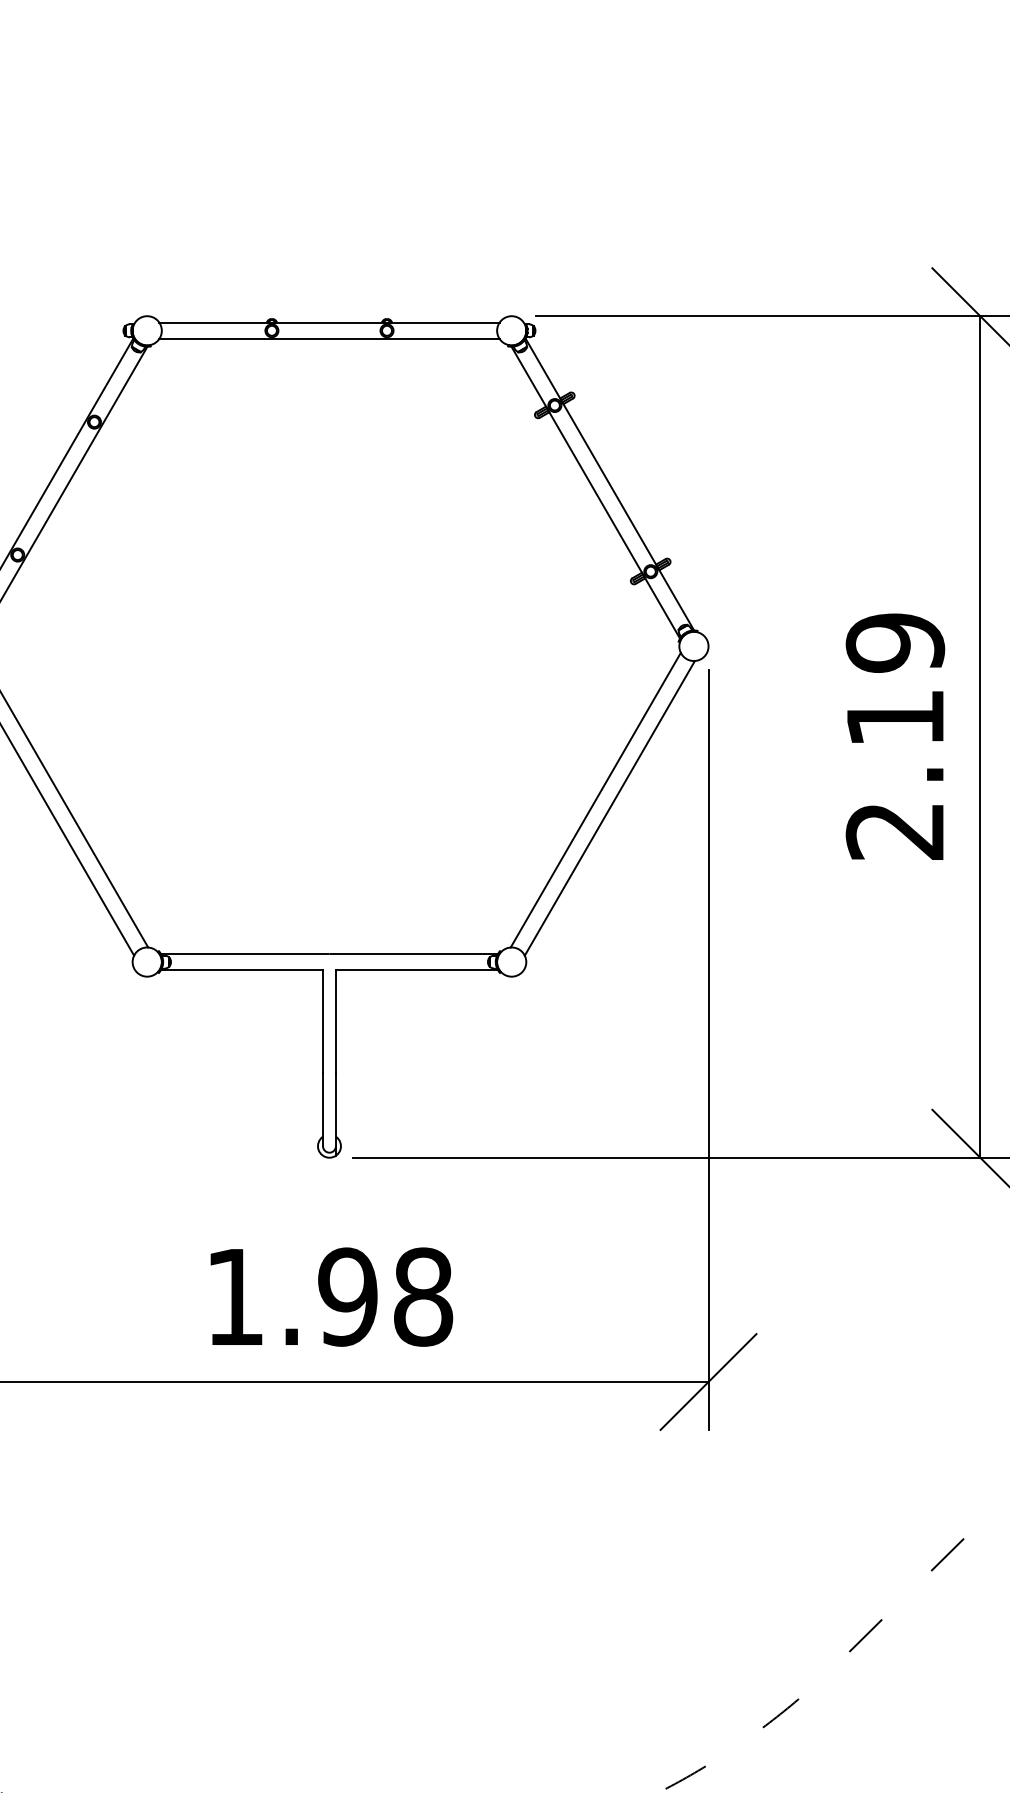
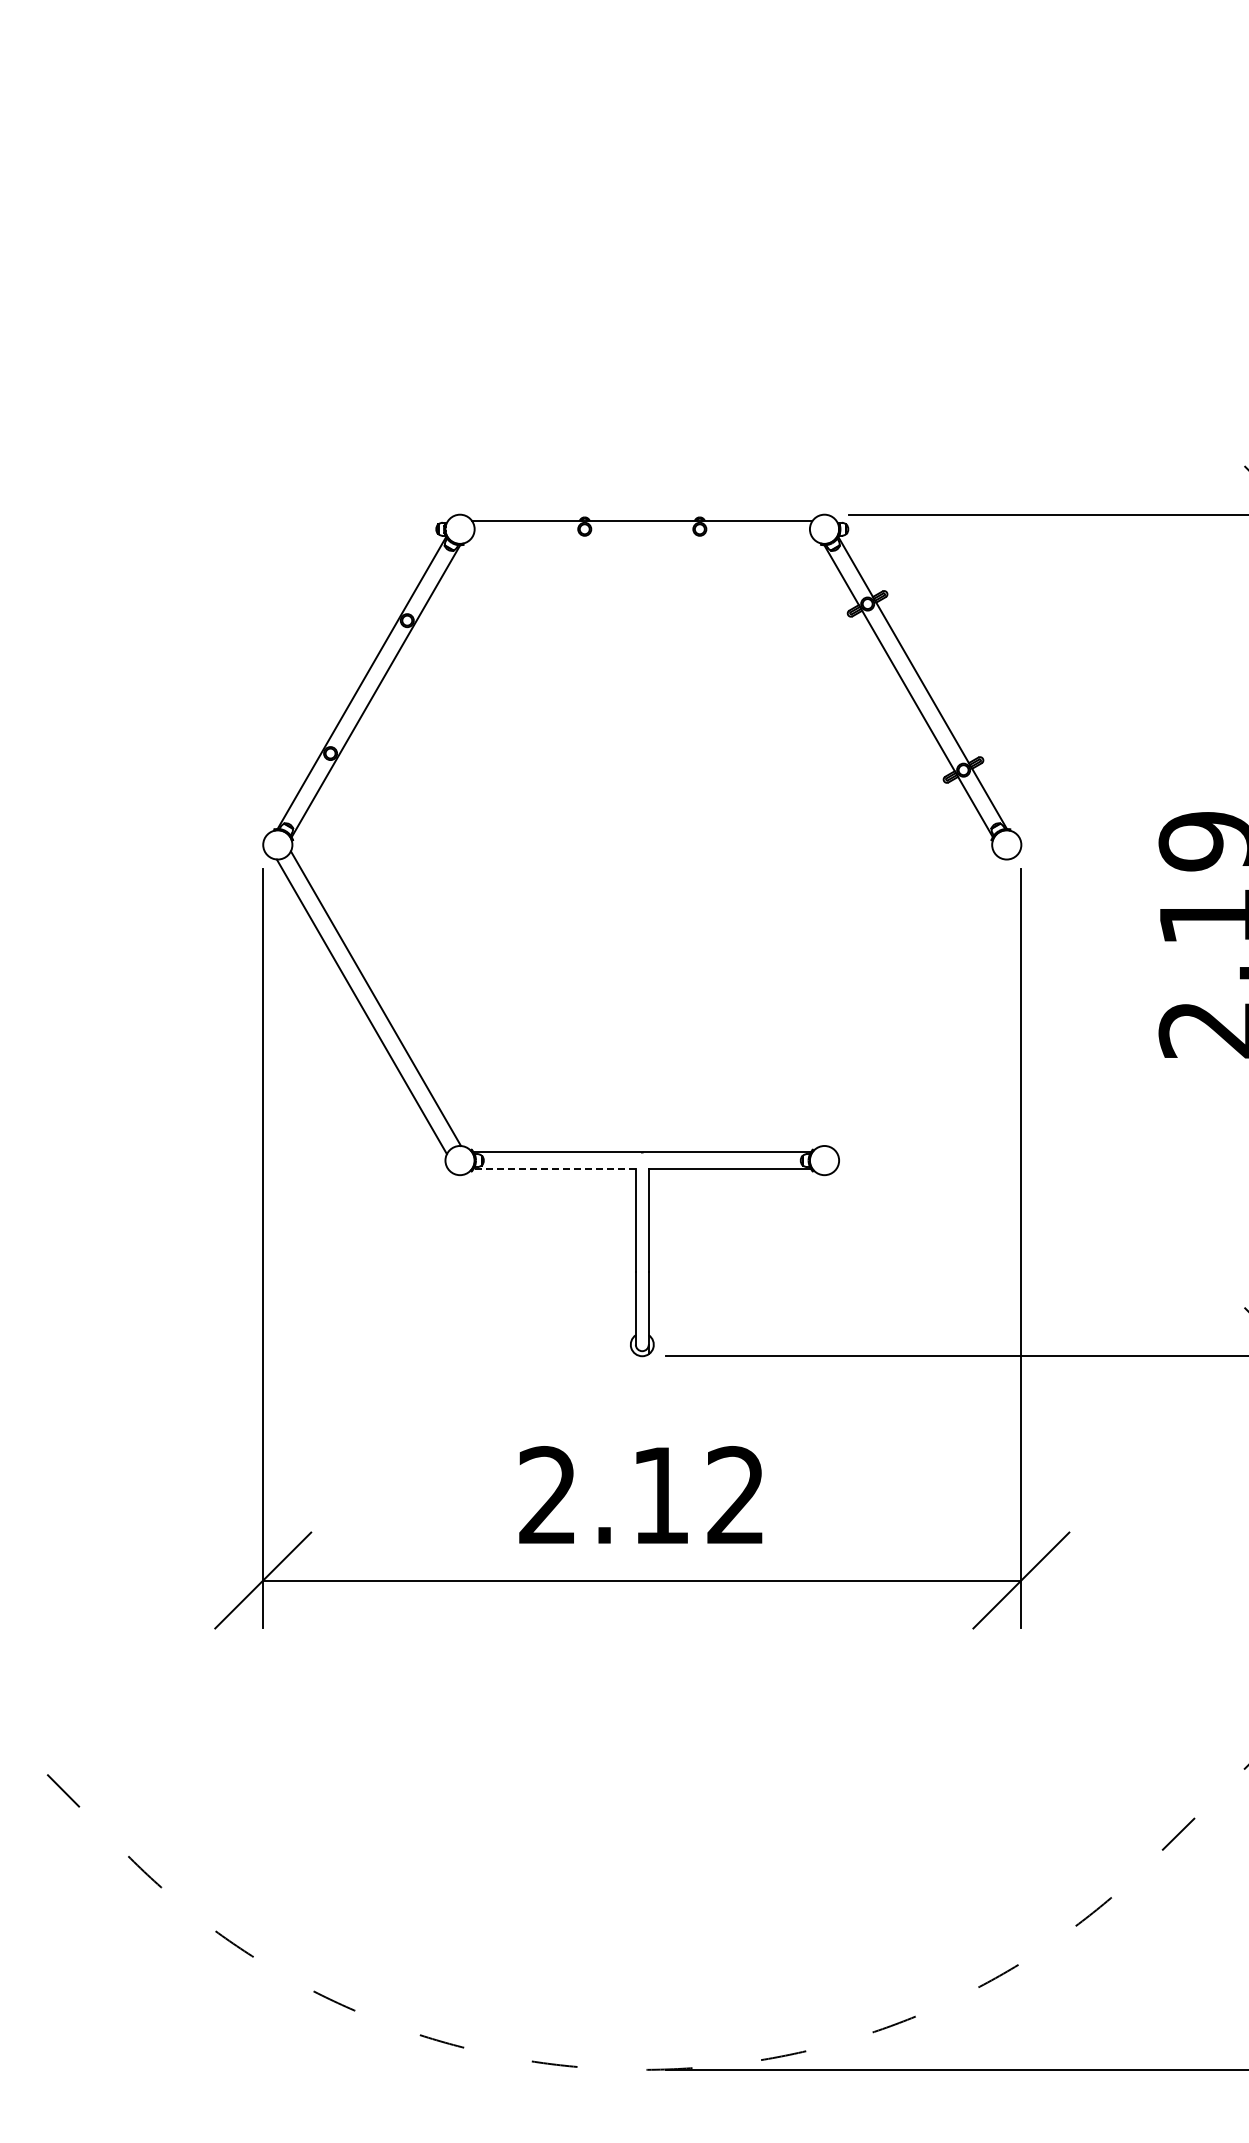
line: (329, 339) -> (642, 537), removed
line: (595, 800) -> (908, 998), removed
line: (609, 808) -> (922, 1006), removed
line: (241, 970) -> (554, 1168), solid -> dashed
text: (329, 1297) -> (642, 1495), 1.98 -> 2.12

